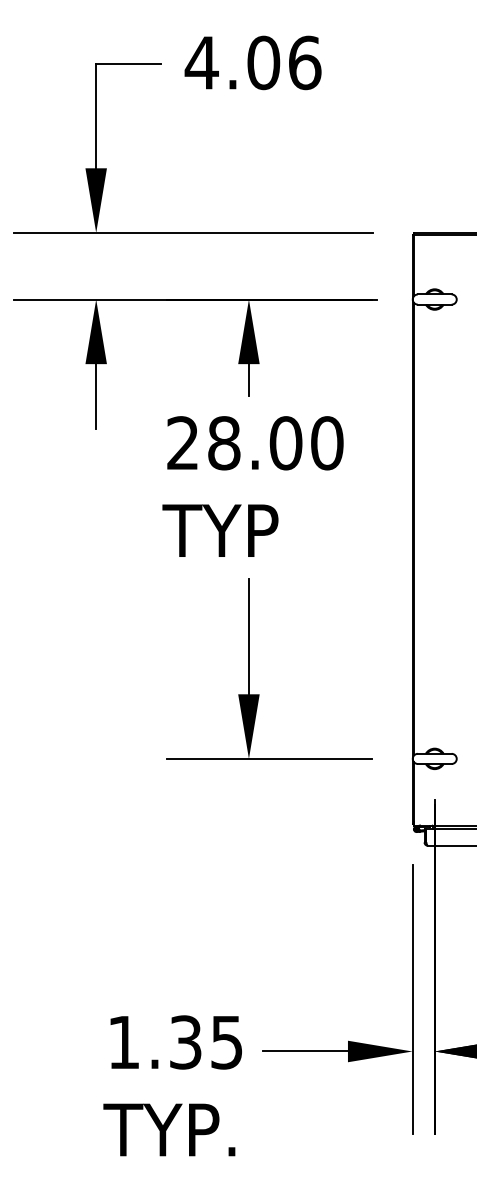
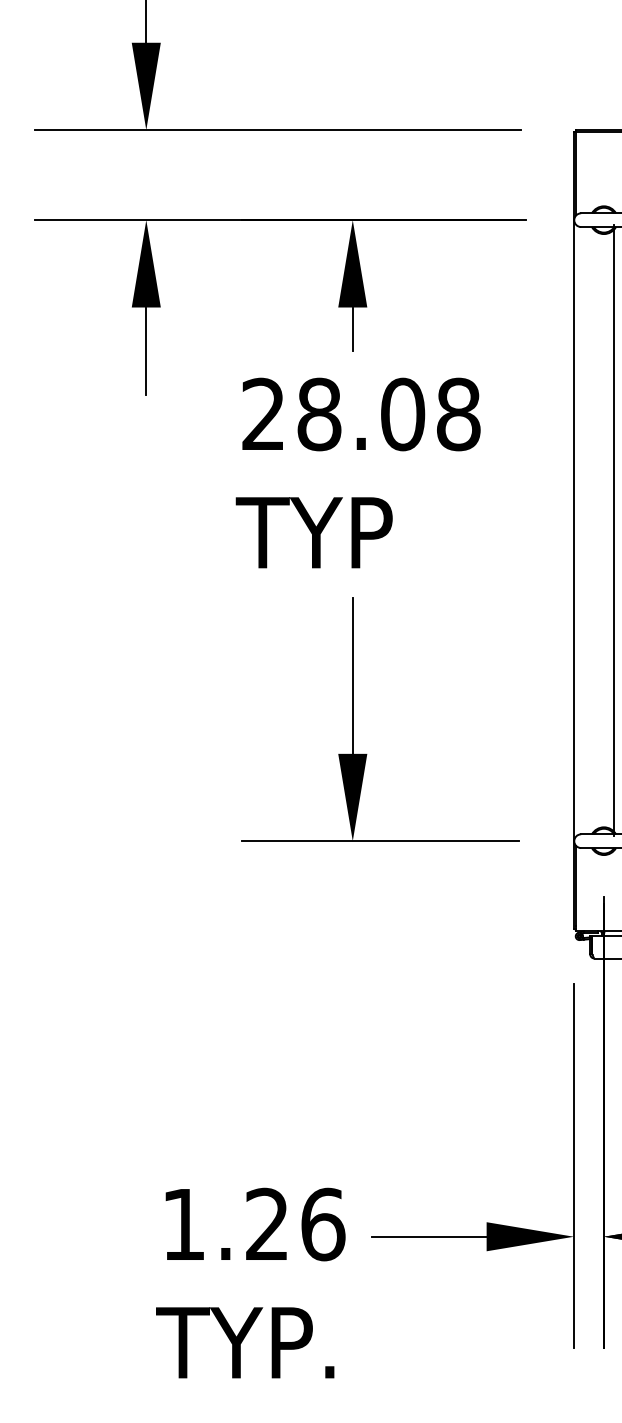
text: (327, 443) -> (458, 414), 28.00 -> 28.08
line: (414, 529) -> (614, 531), moved
text: (206, 1042) -> (295, 1224), 1.35 -> 1.26

